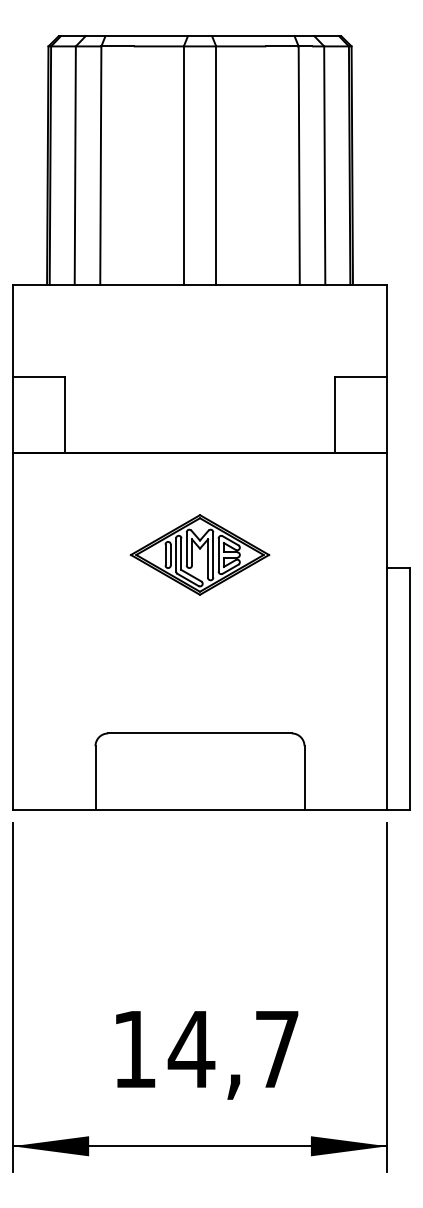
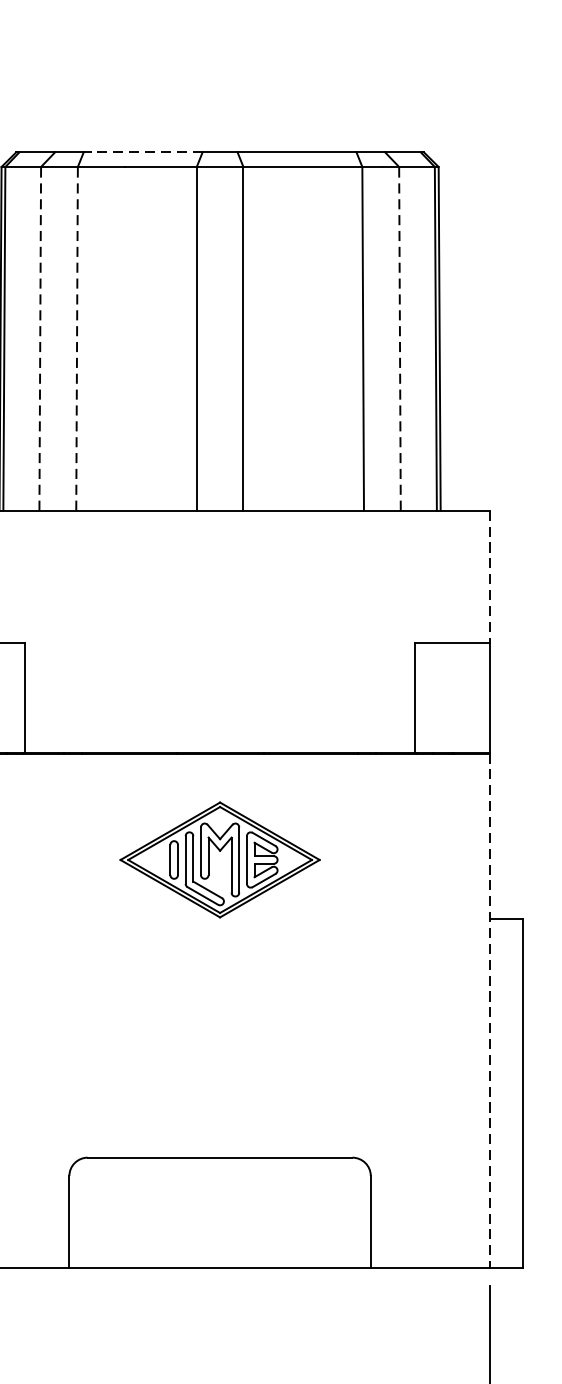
line: (146, 36) -> (142, 152), solid -> dashed
line: (75, 165) -> (40, 338), solid -> dashed
line: (100, 165) -> (76, 338), solid -> dashed
line: (324, 165) -> (399, 338), solid -> dashed
line: (387, 330) -> (490, 576), solid -> dashed
part: (199, 554) -> (219, 859), moved
line: (387, 632) -> (490, 1012), solid -> dashed

